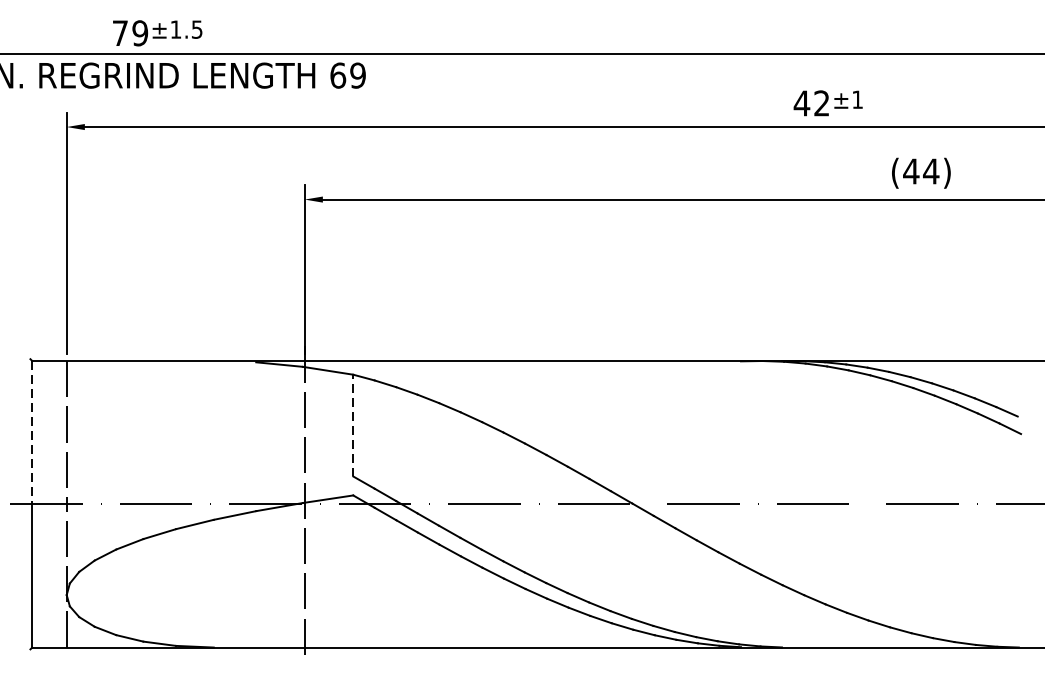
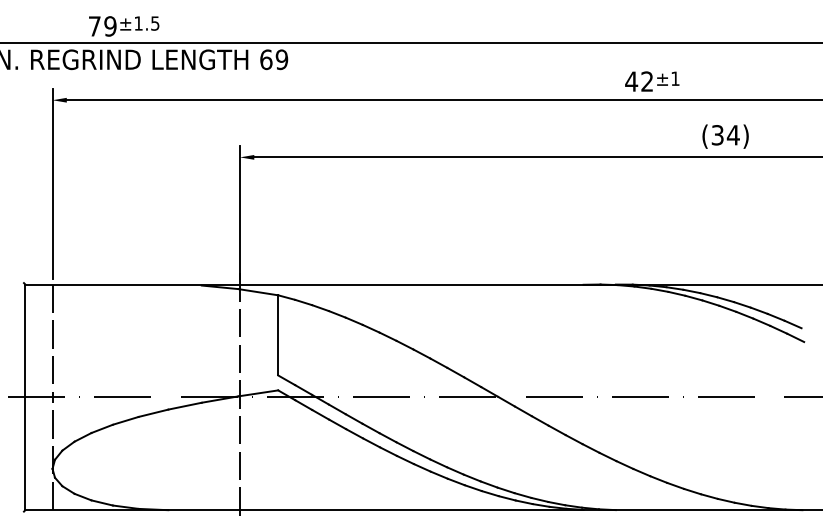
text: (911, 171) -> (717, 135), (44) -> (34)
line: (353, 424) -> (278, 334), dashed -> solid
line: (32, 433) -> (25, 341), dashed -> solid

